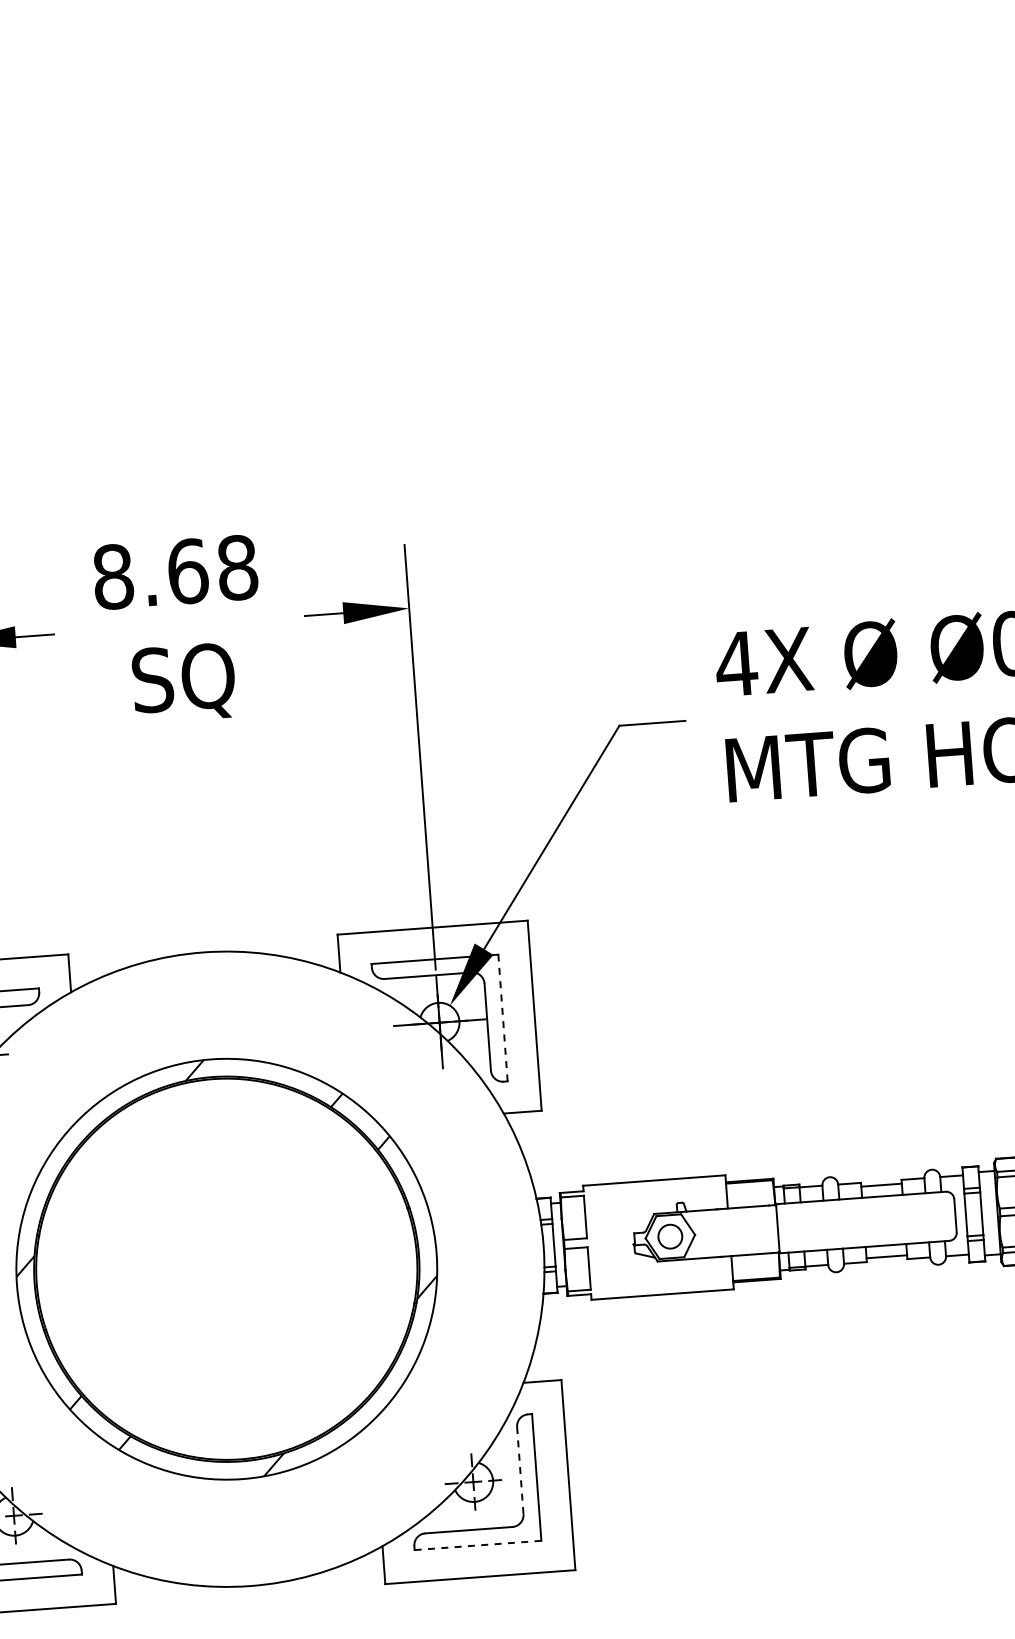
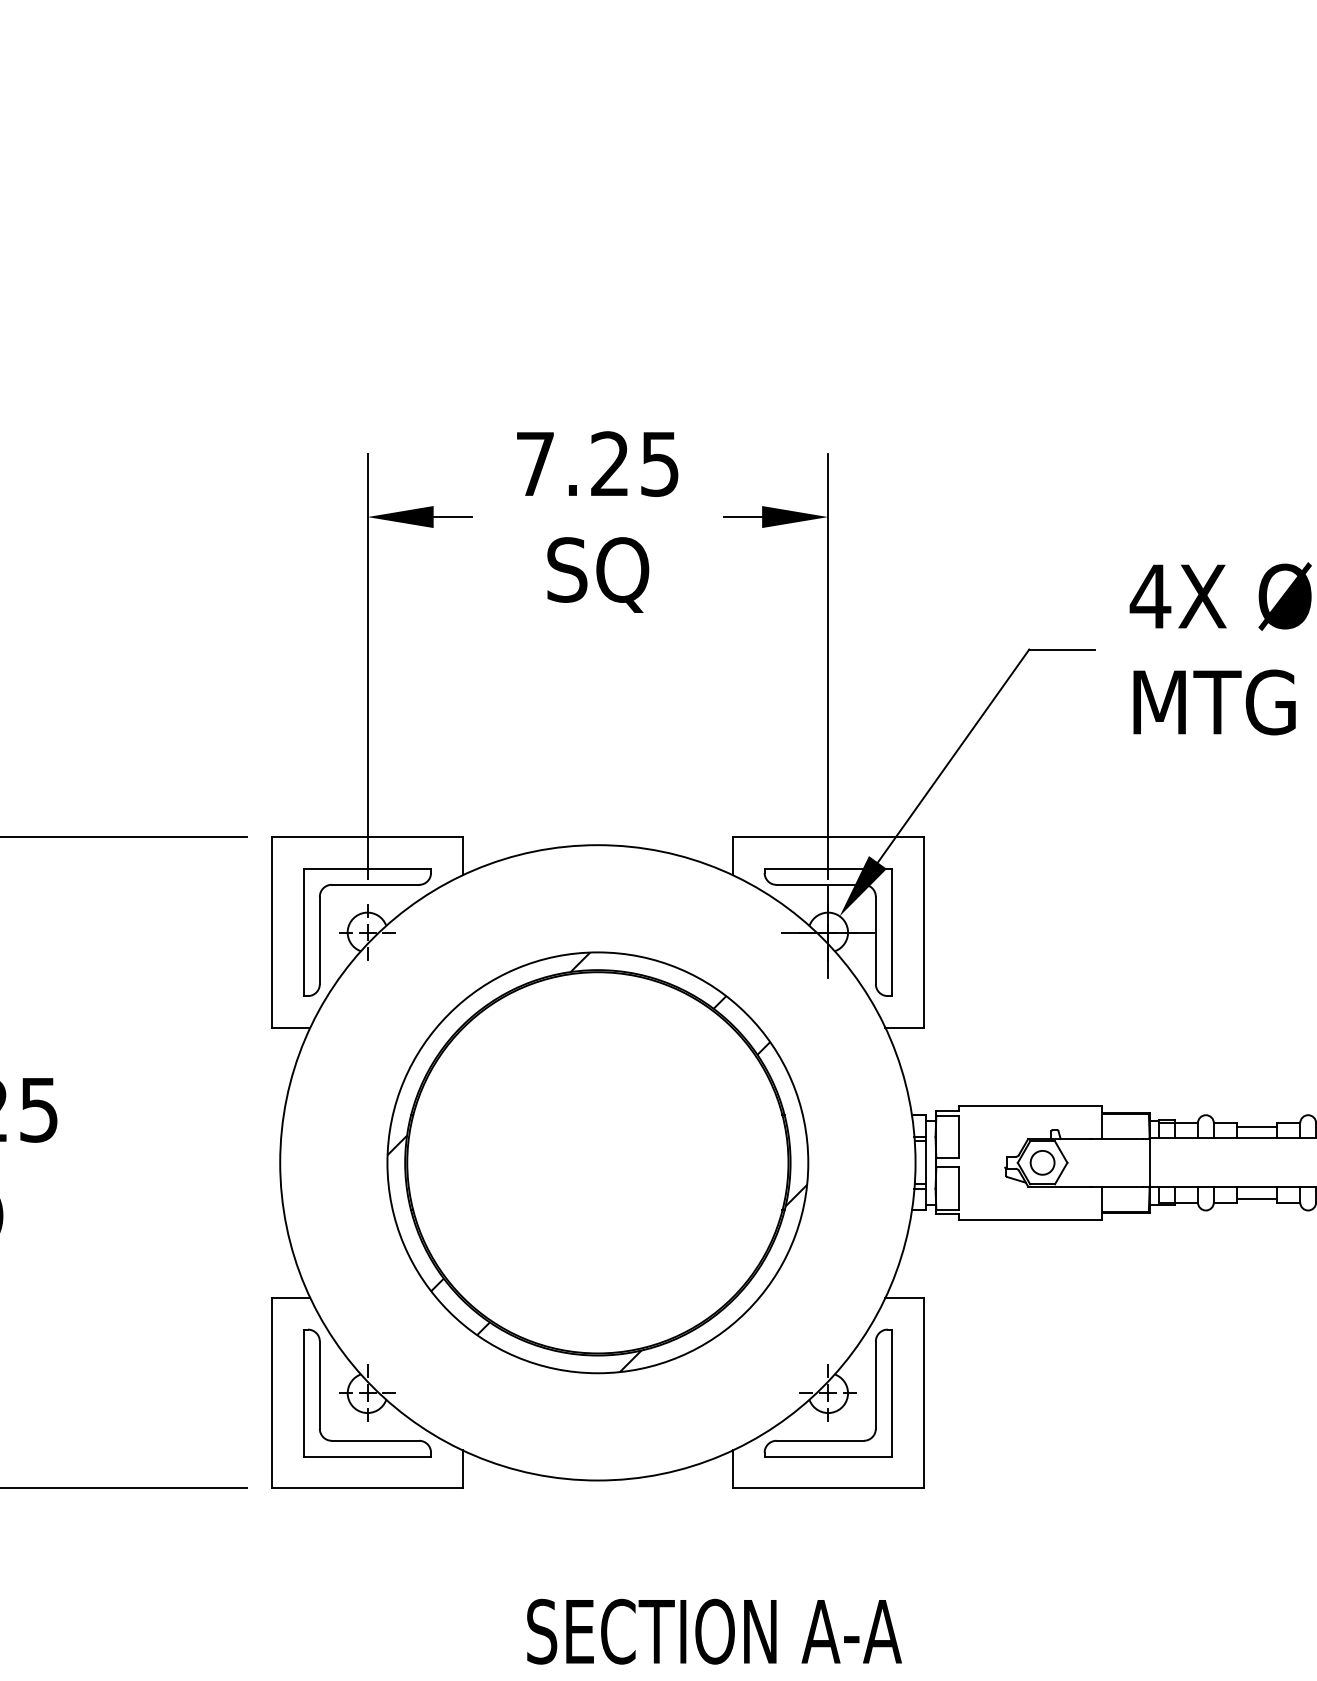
text: (175, 571) -> (597, 463), 8.68 -> 7.25
line: (502, 1018) -> (891, 932), dashed -> solid
line: (519, 1470) -> (875, 1385), dashed -> solid
line: (478, 1545) -> (828, 1456), dashed -> solid

